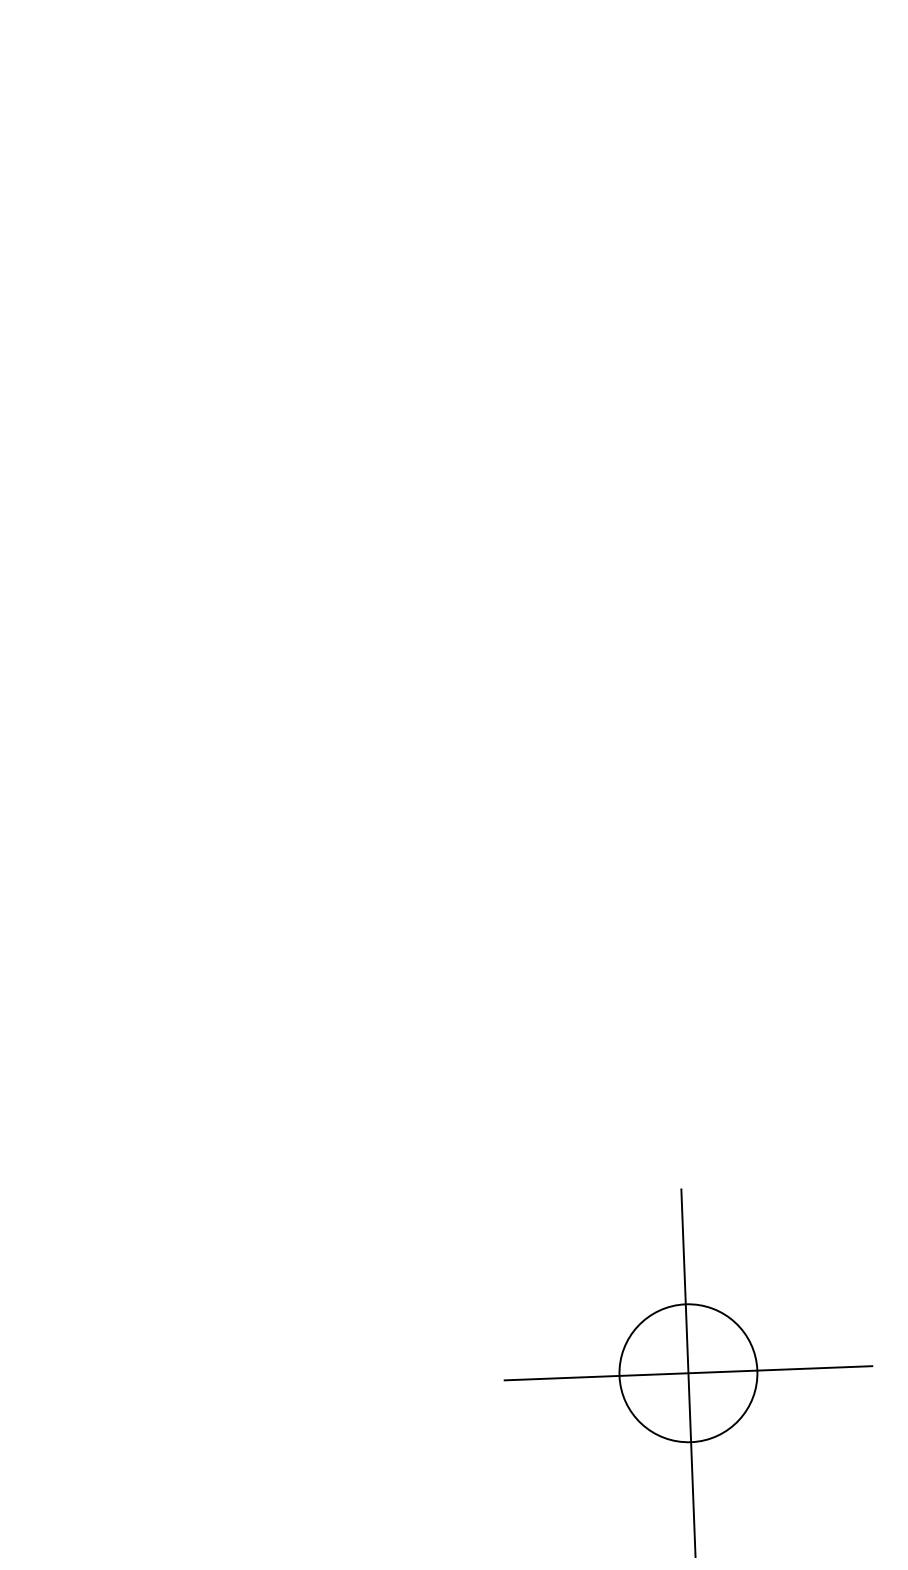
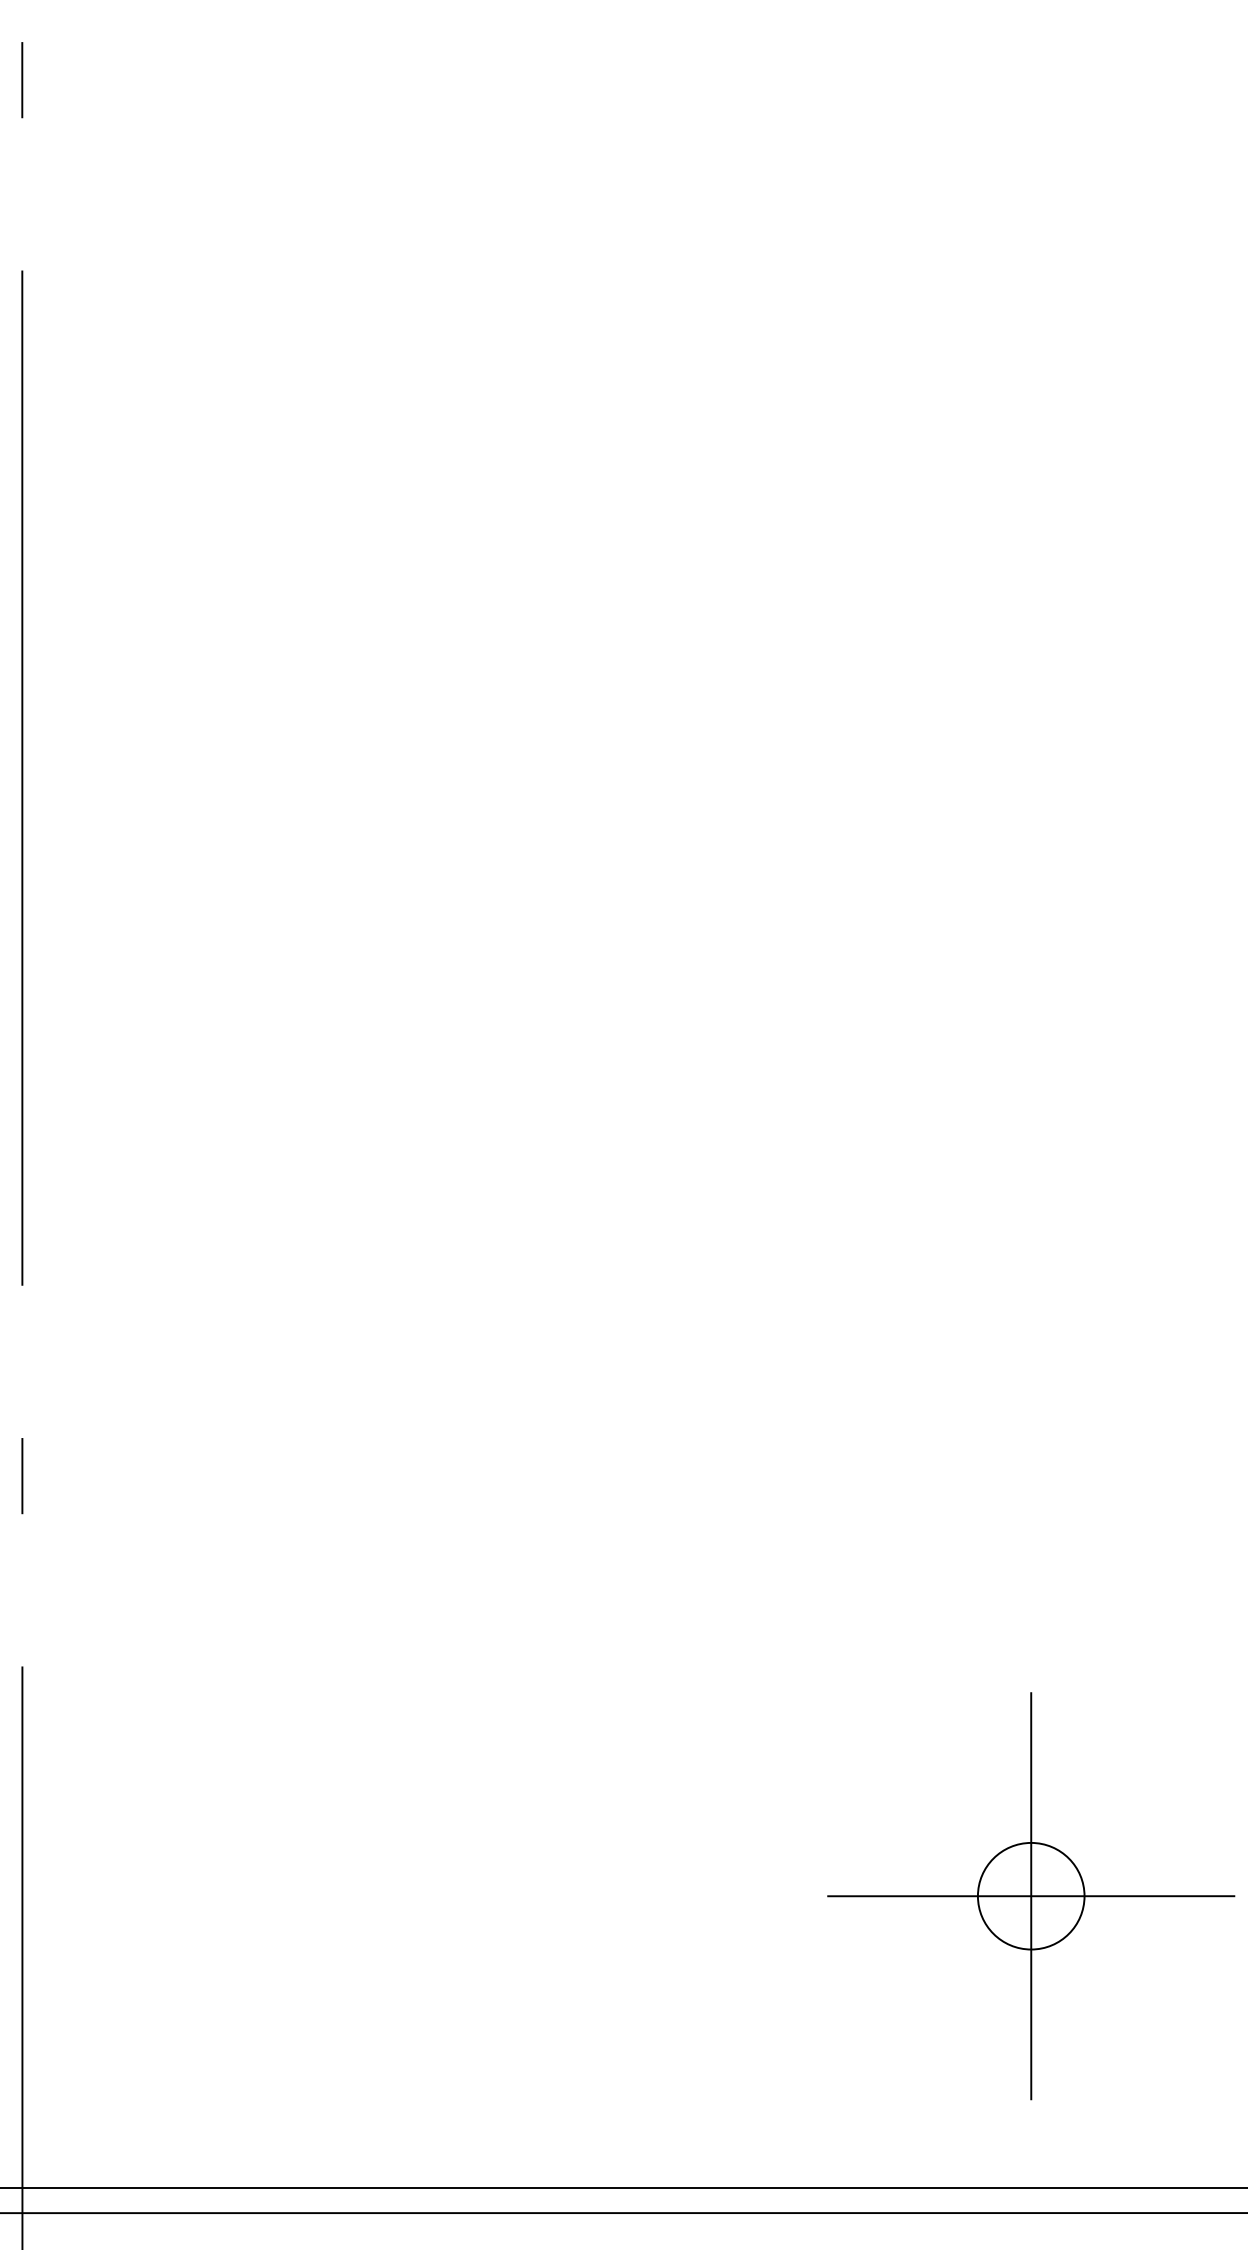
circle: (688, 1373) -> (1031, 1896), size x0.7

